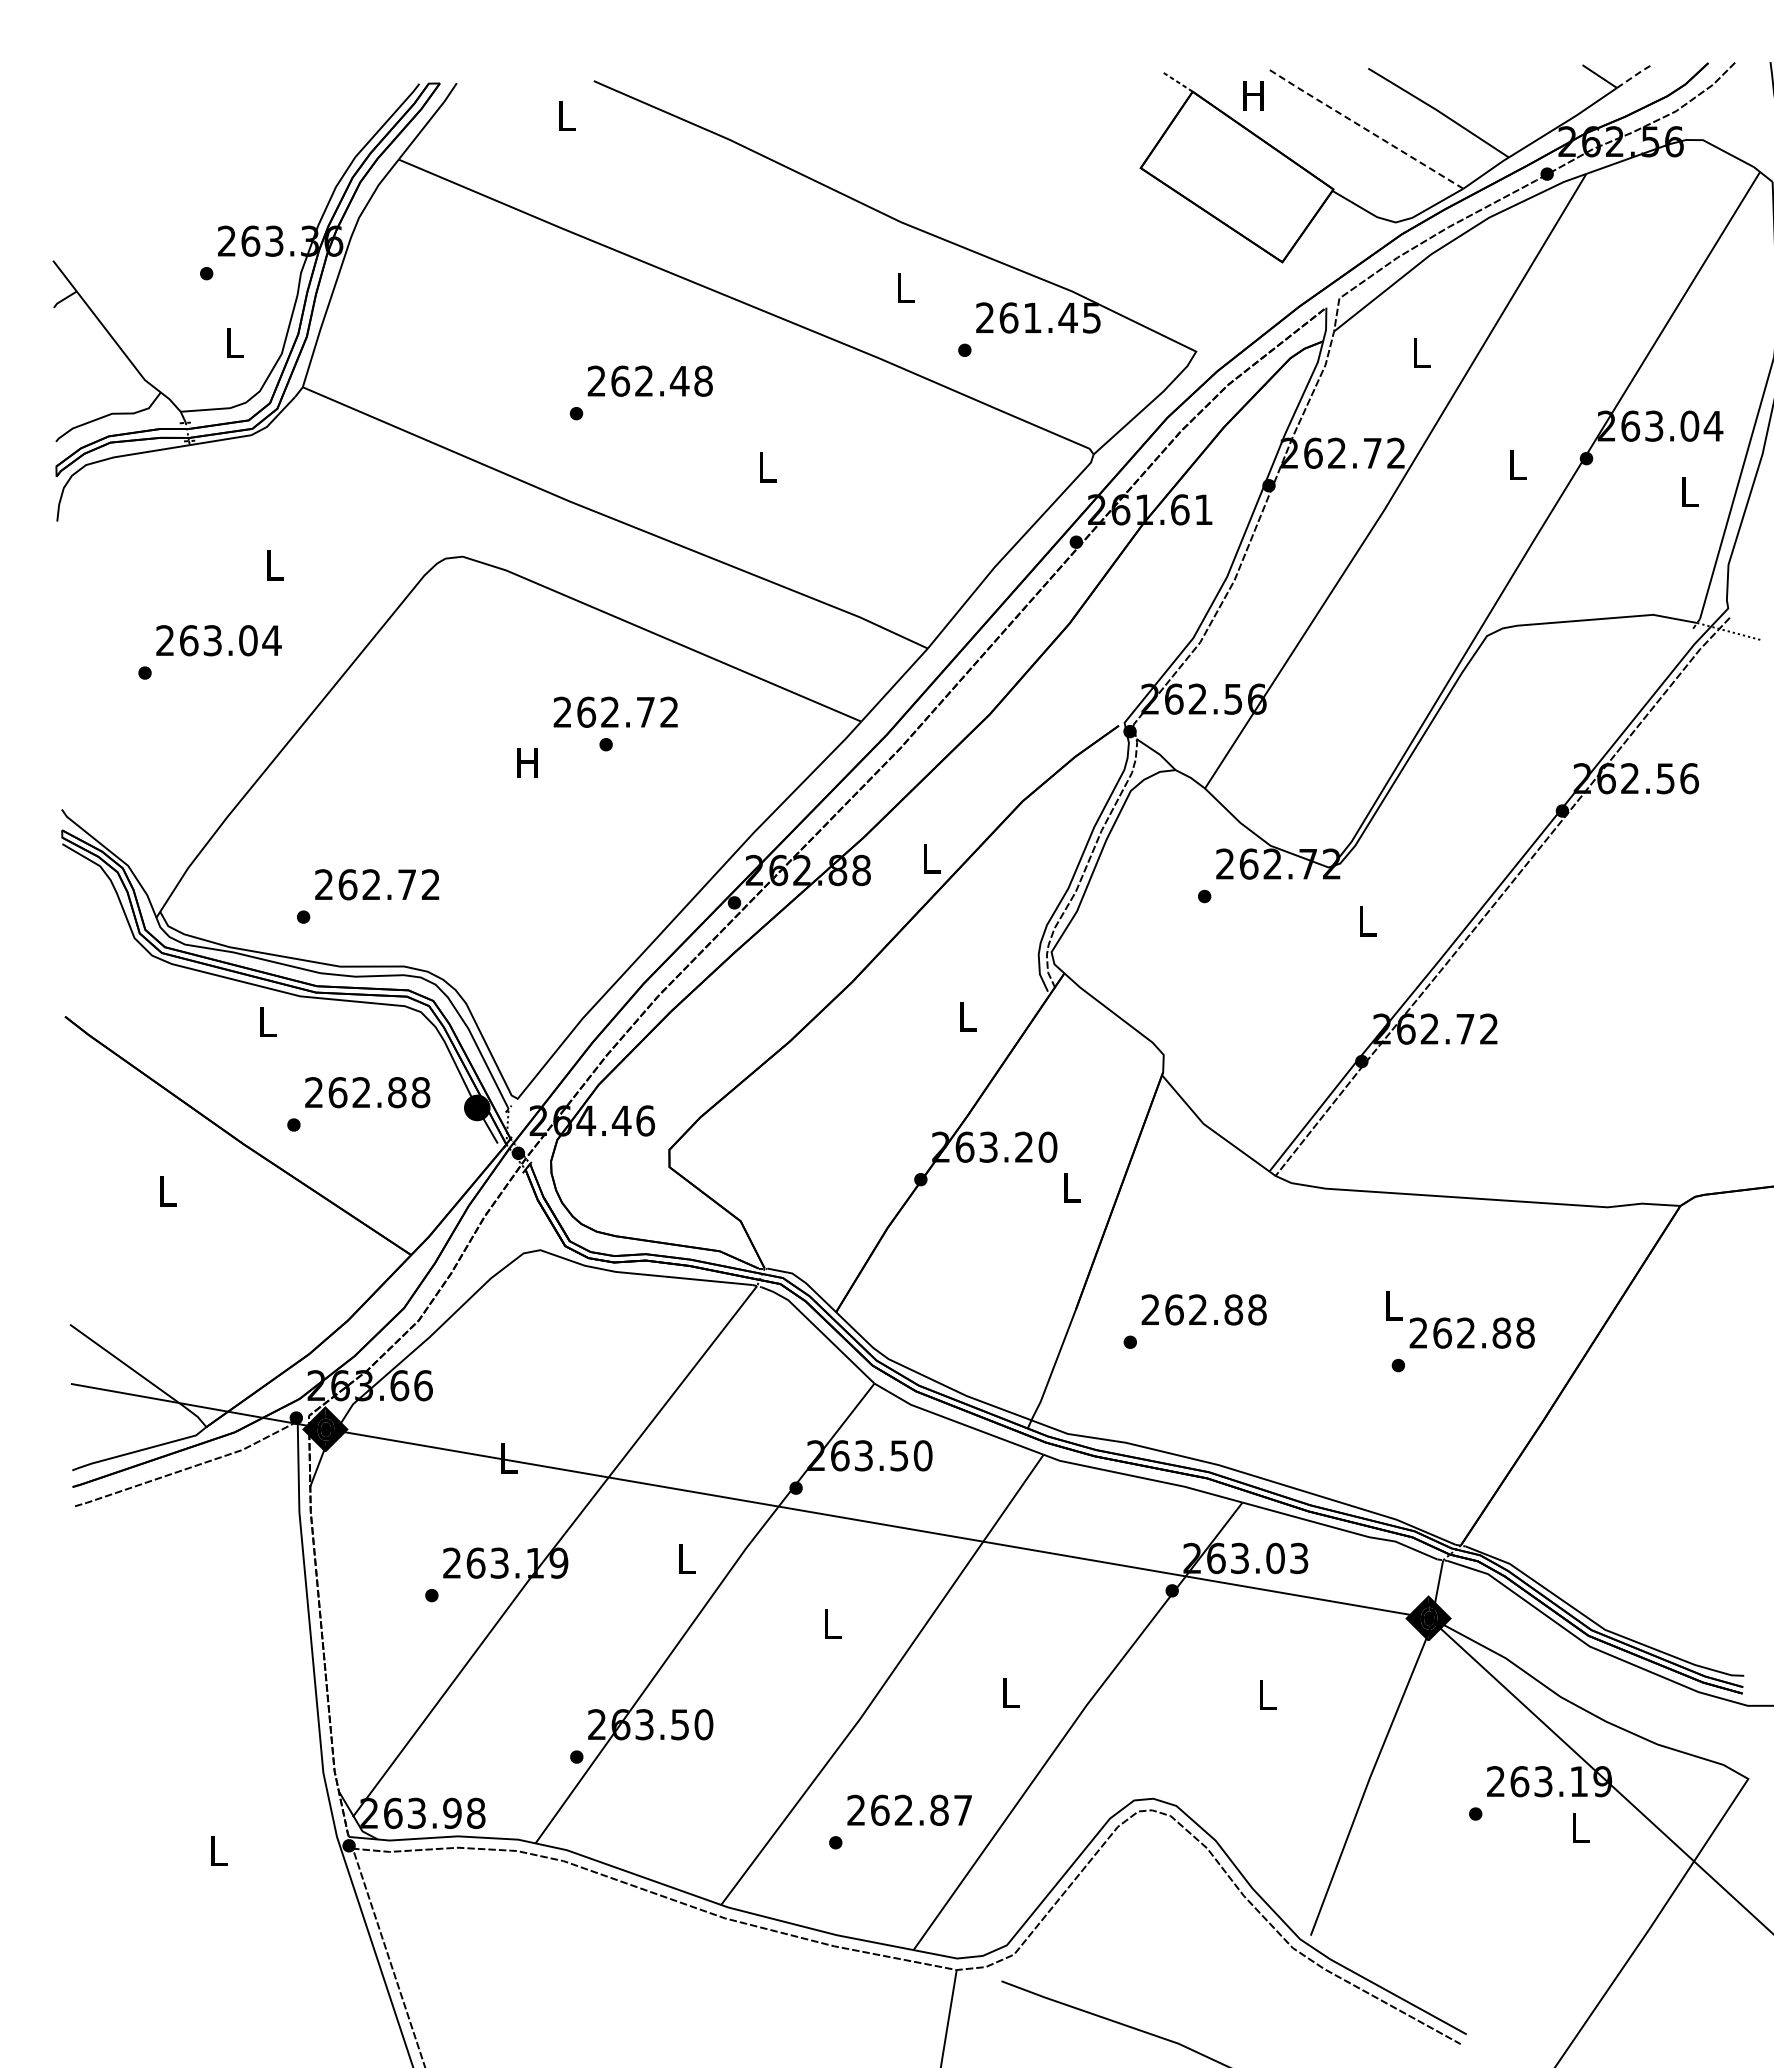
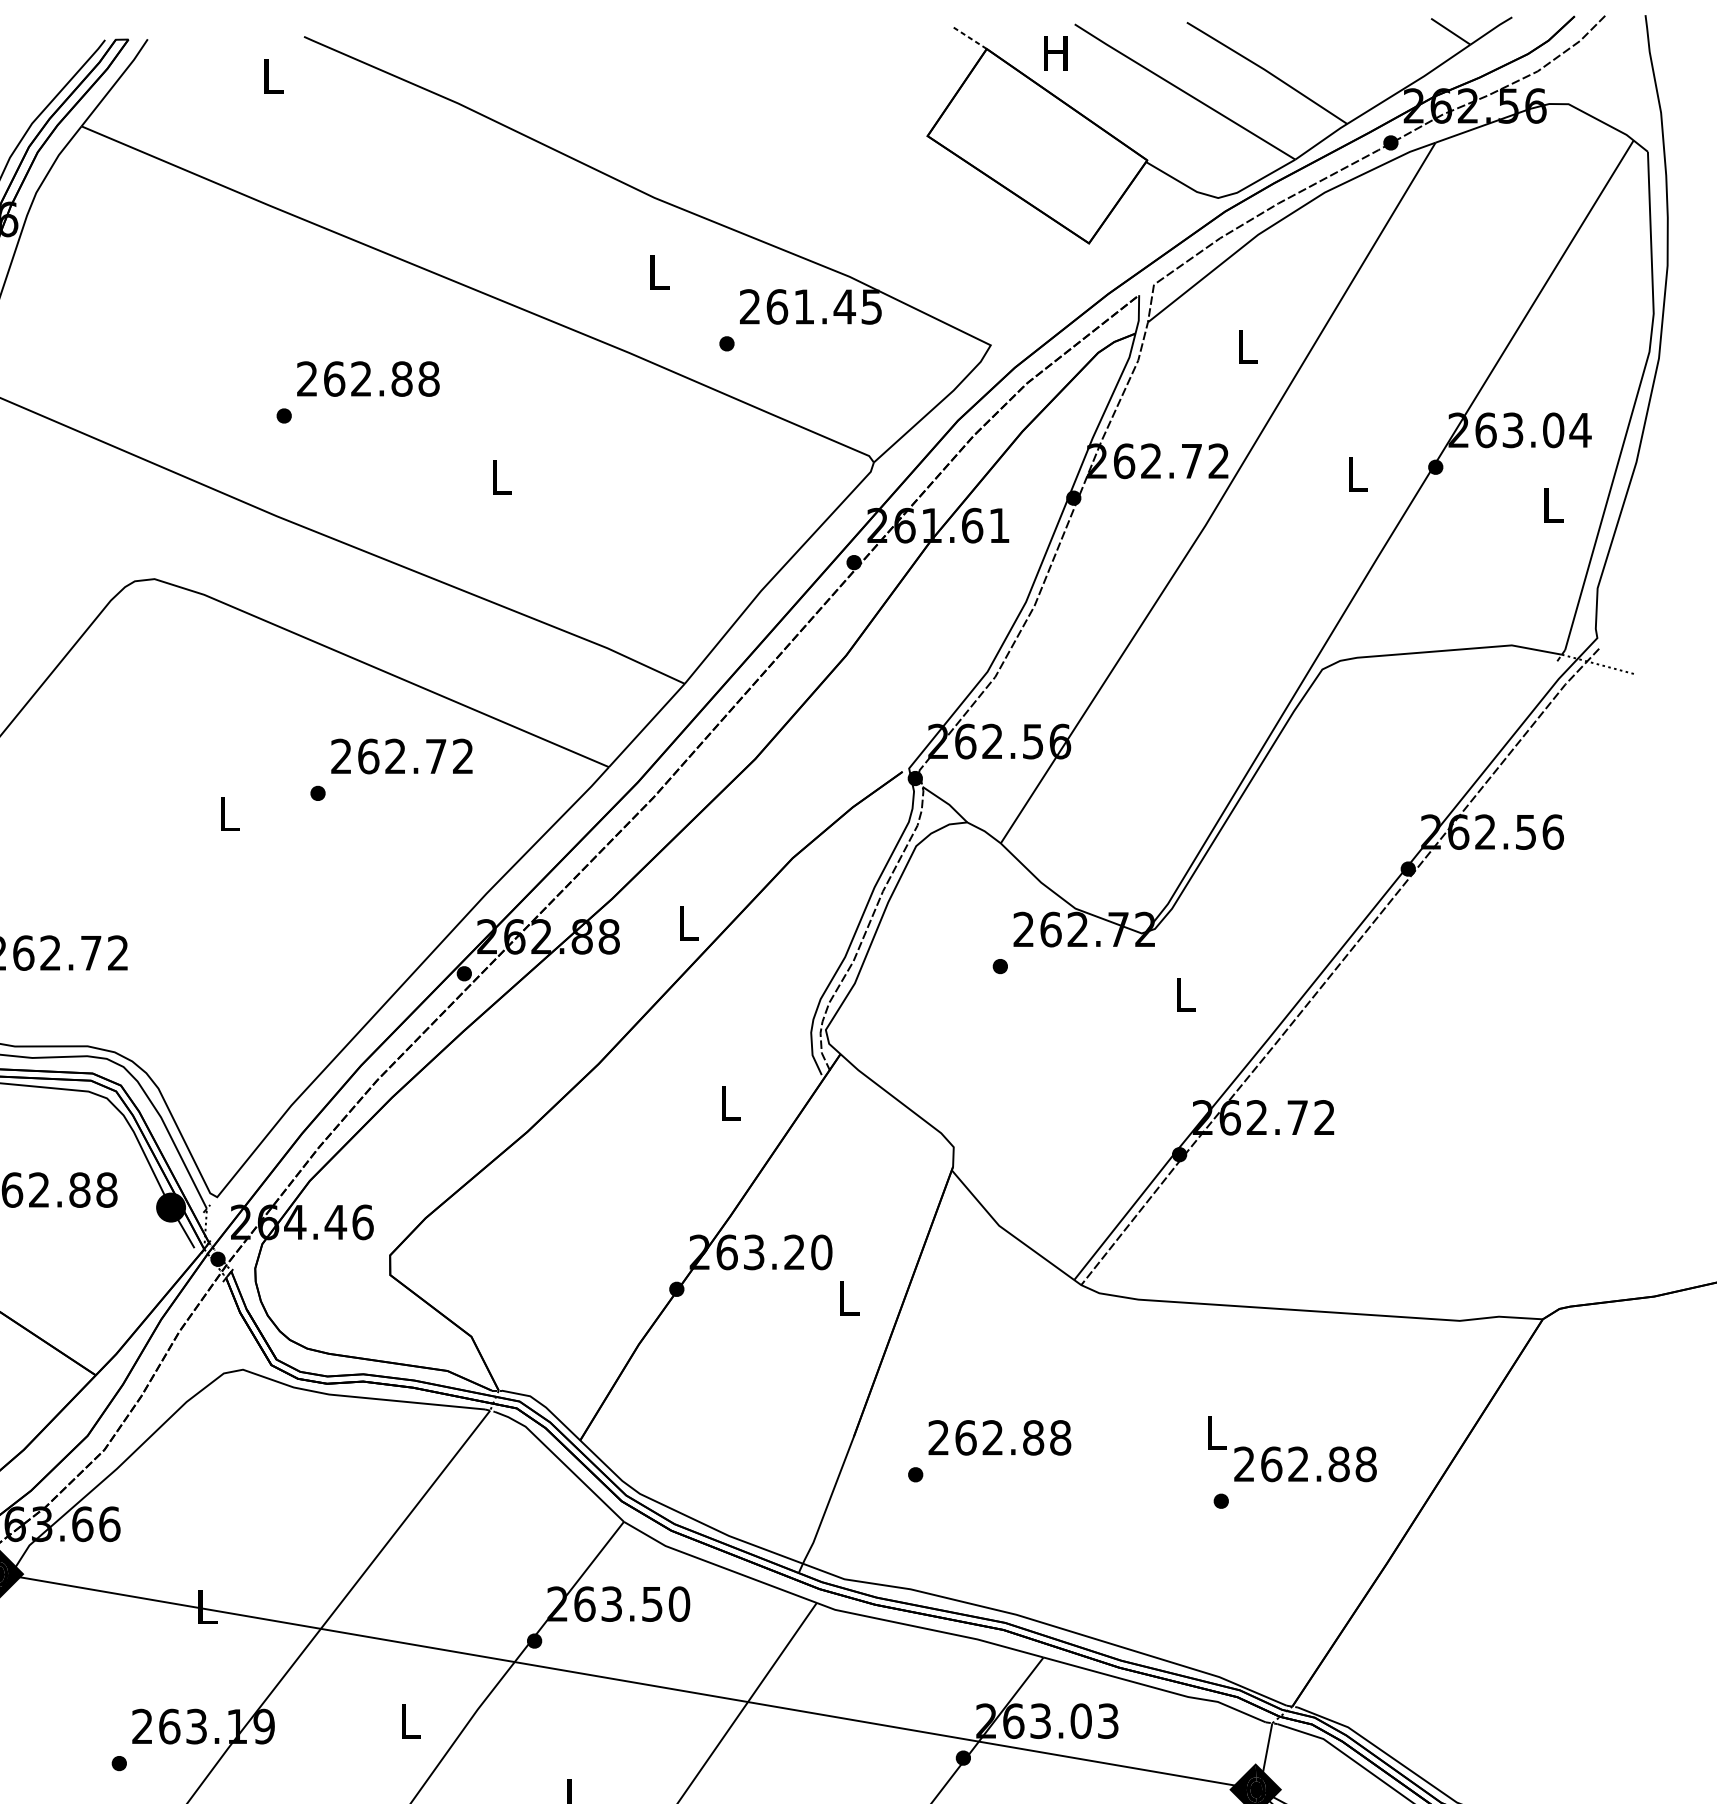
line: (1635, 75) -> (1491, 30), dashed -> solid
line: (1366, 129) -> (1184, 92), dashed -> solid
text: (679, 380) -> (401, 378), 262.48 -> 262.88
text: (615, 711) -> (401, 755), moved
text: (527, 762) -> (228, 813), H -> L

